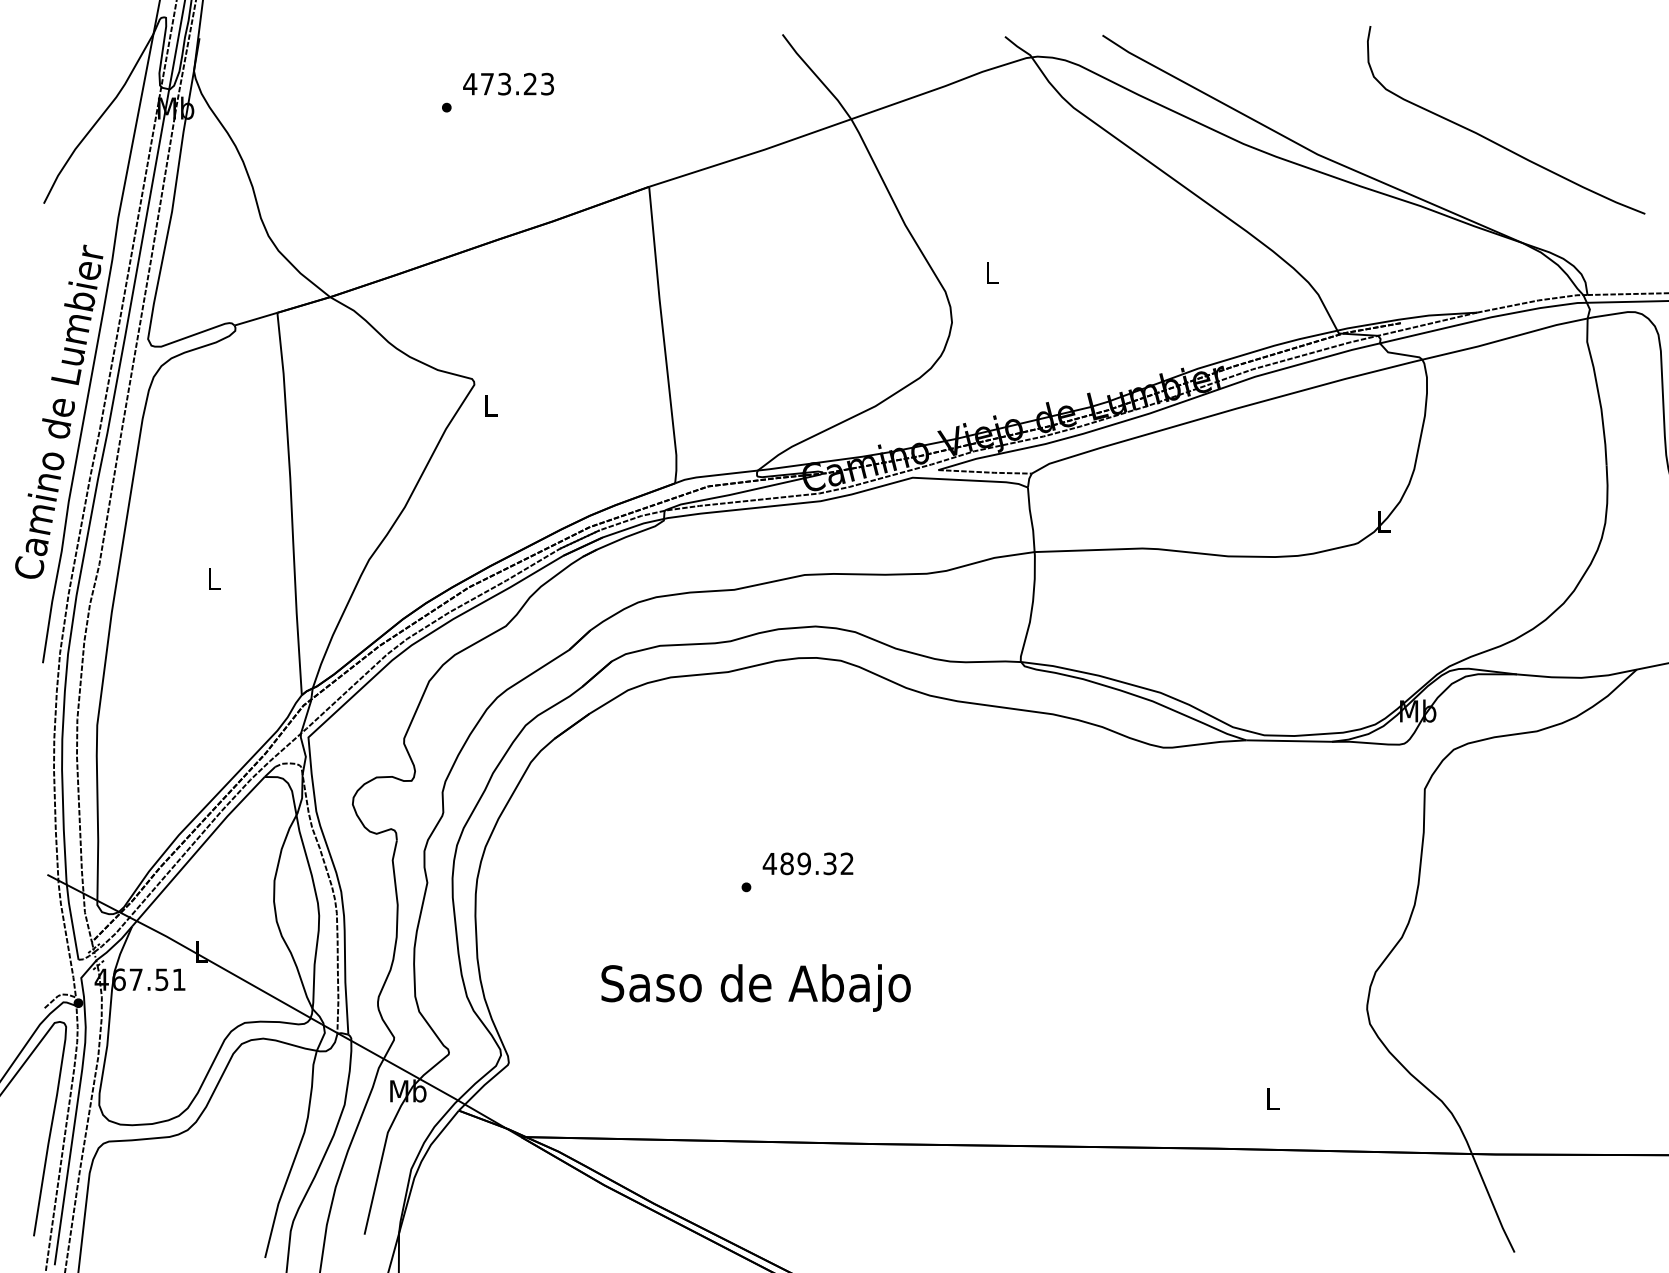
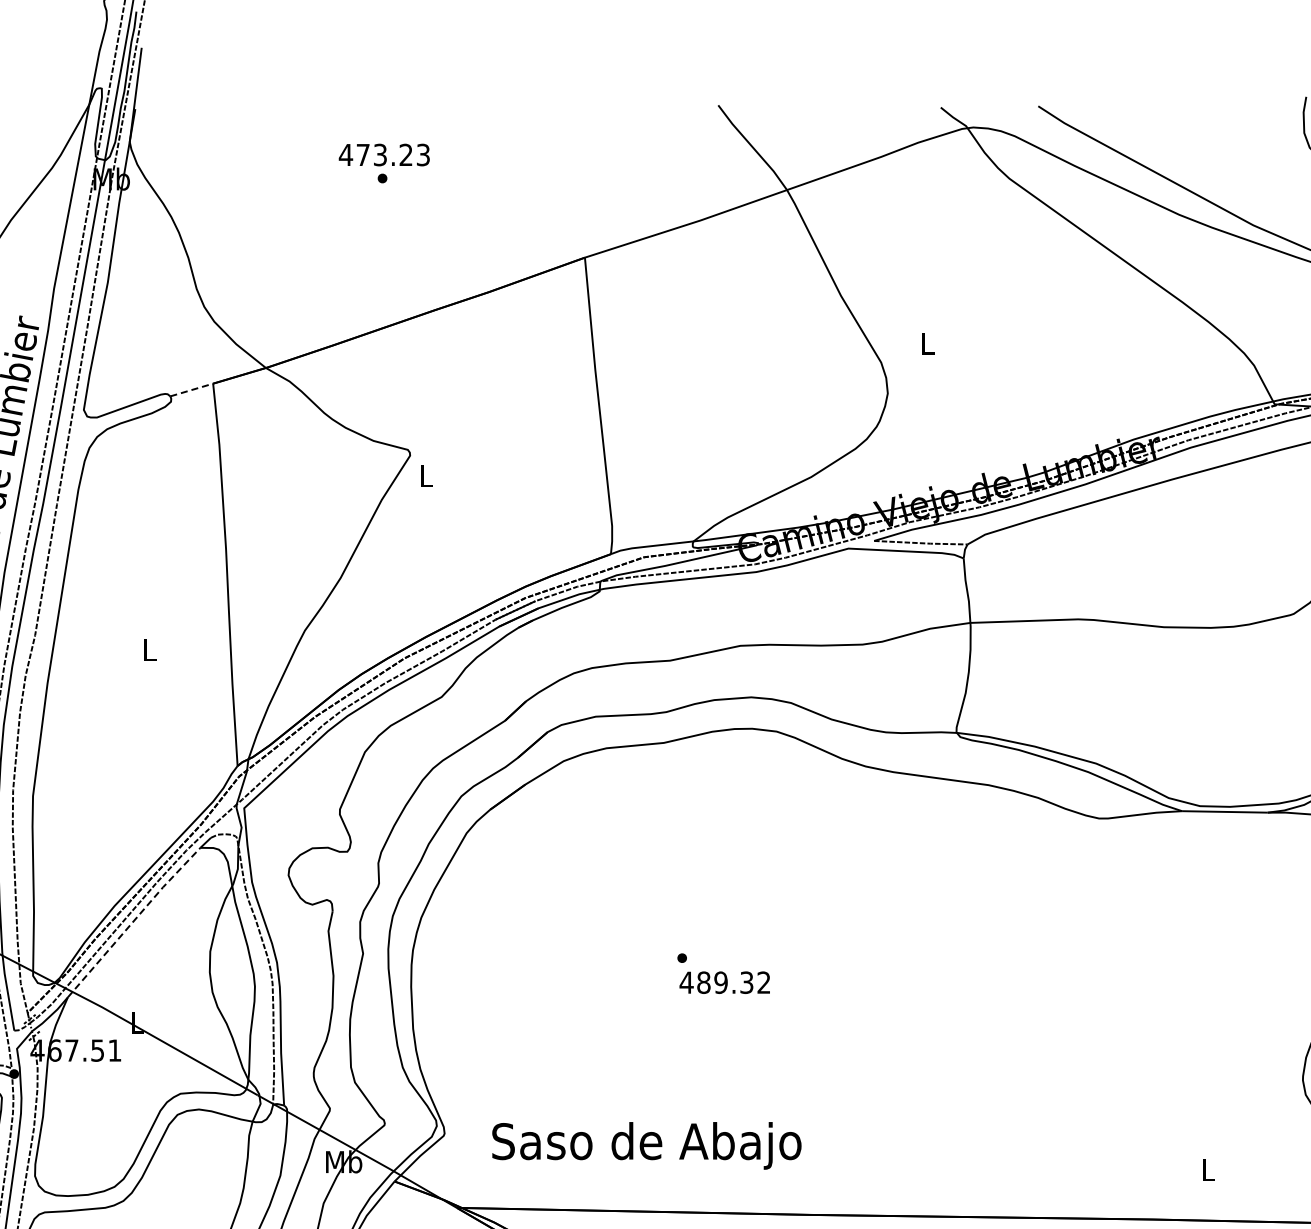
text: (508, 83) -> (384, 154), moved
line: (256, 319) -> (192, 390), solid -> dashed
line: (198, 850) -> (134, 921), solid -> dashed
text: (807, 863) -> (724, 982), moved
text: (755, 987) -> (646, 1145), moved

